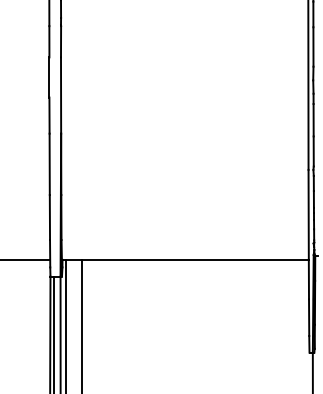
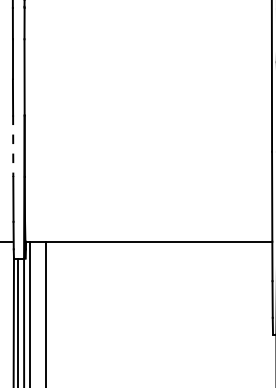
line: (49, 164) -> (13, 146), solid -> dashed

